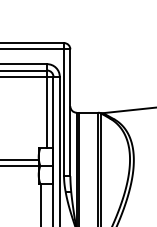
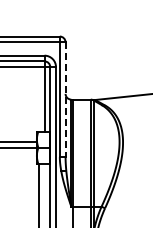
line: (70, 113) -> (65, 100), solid -> dashed

